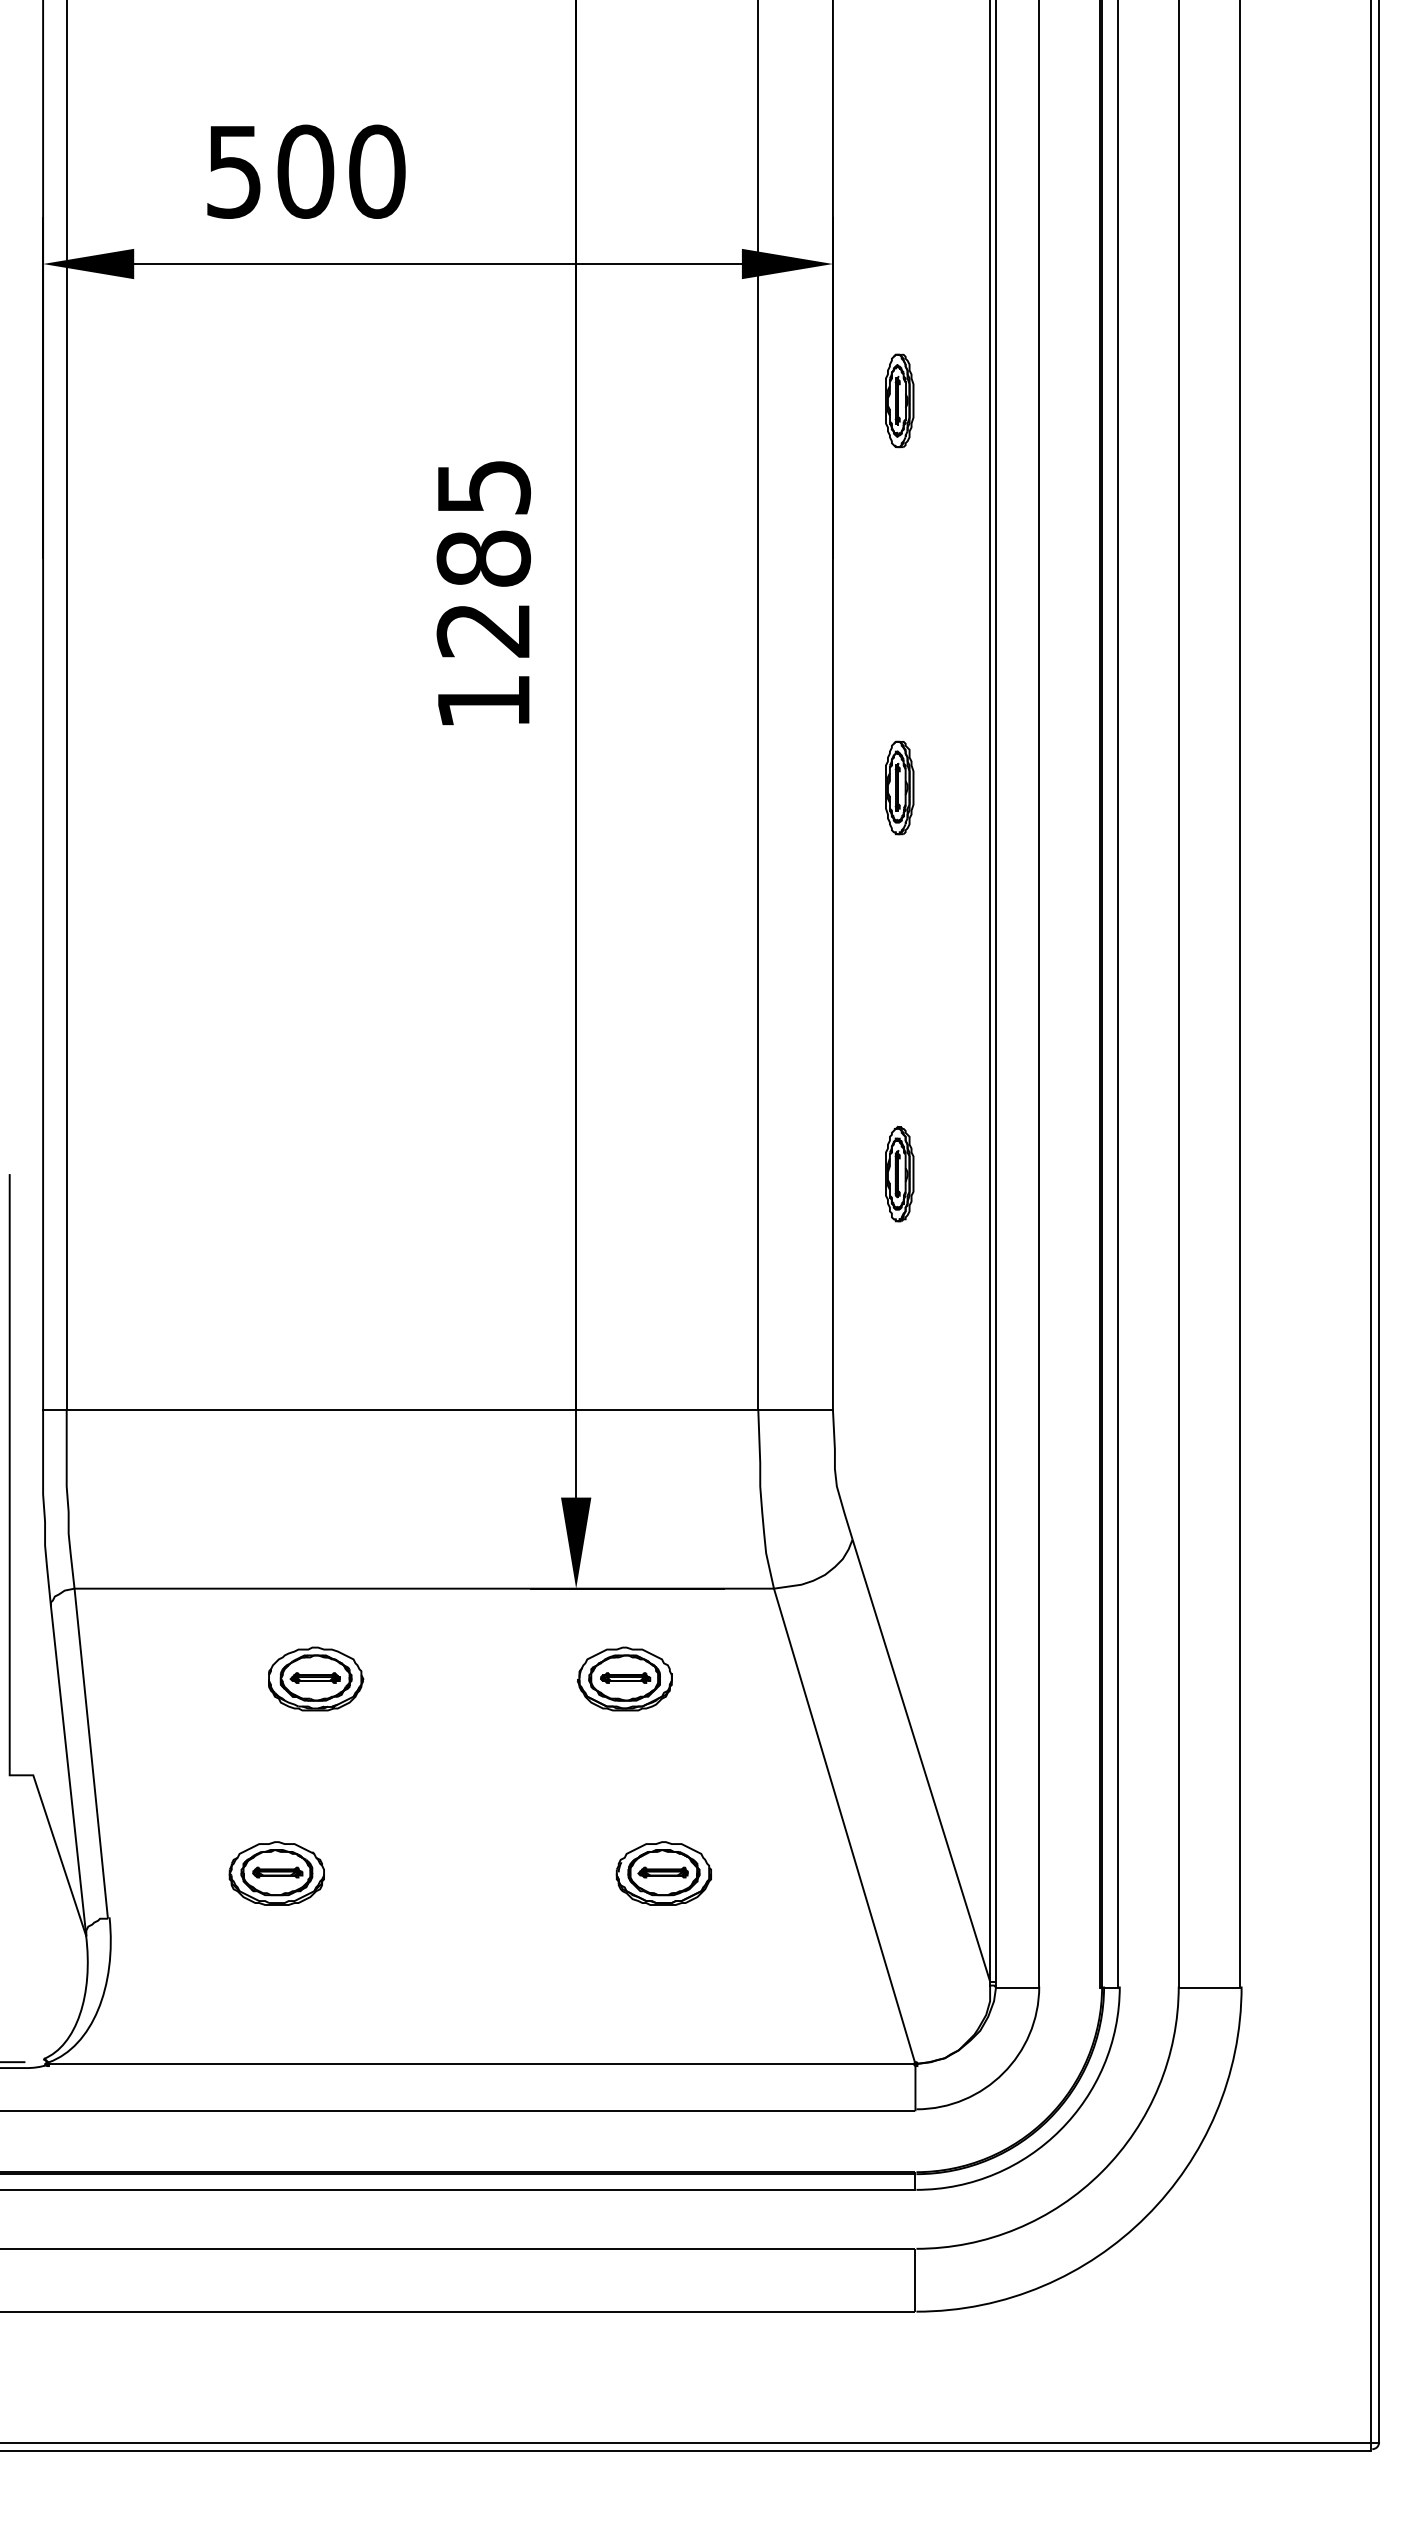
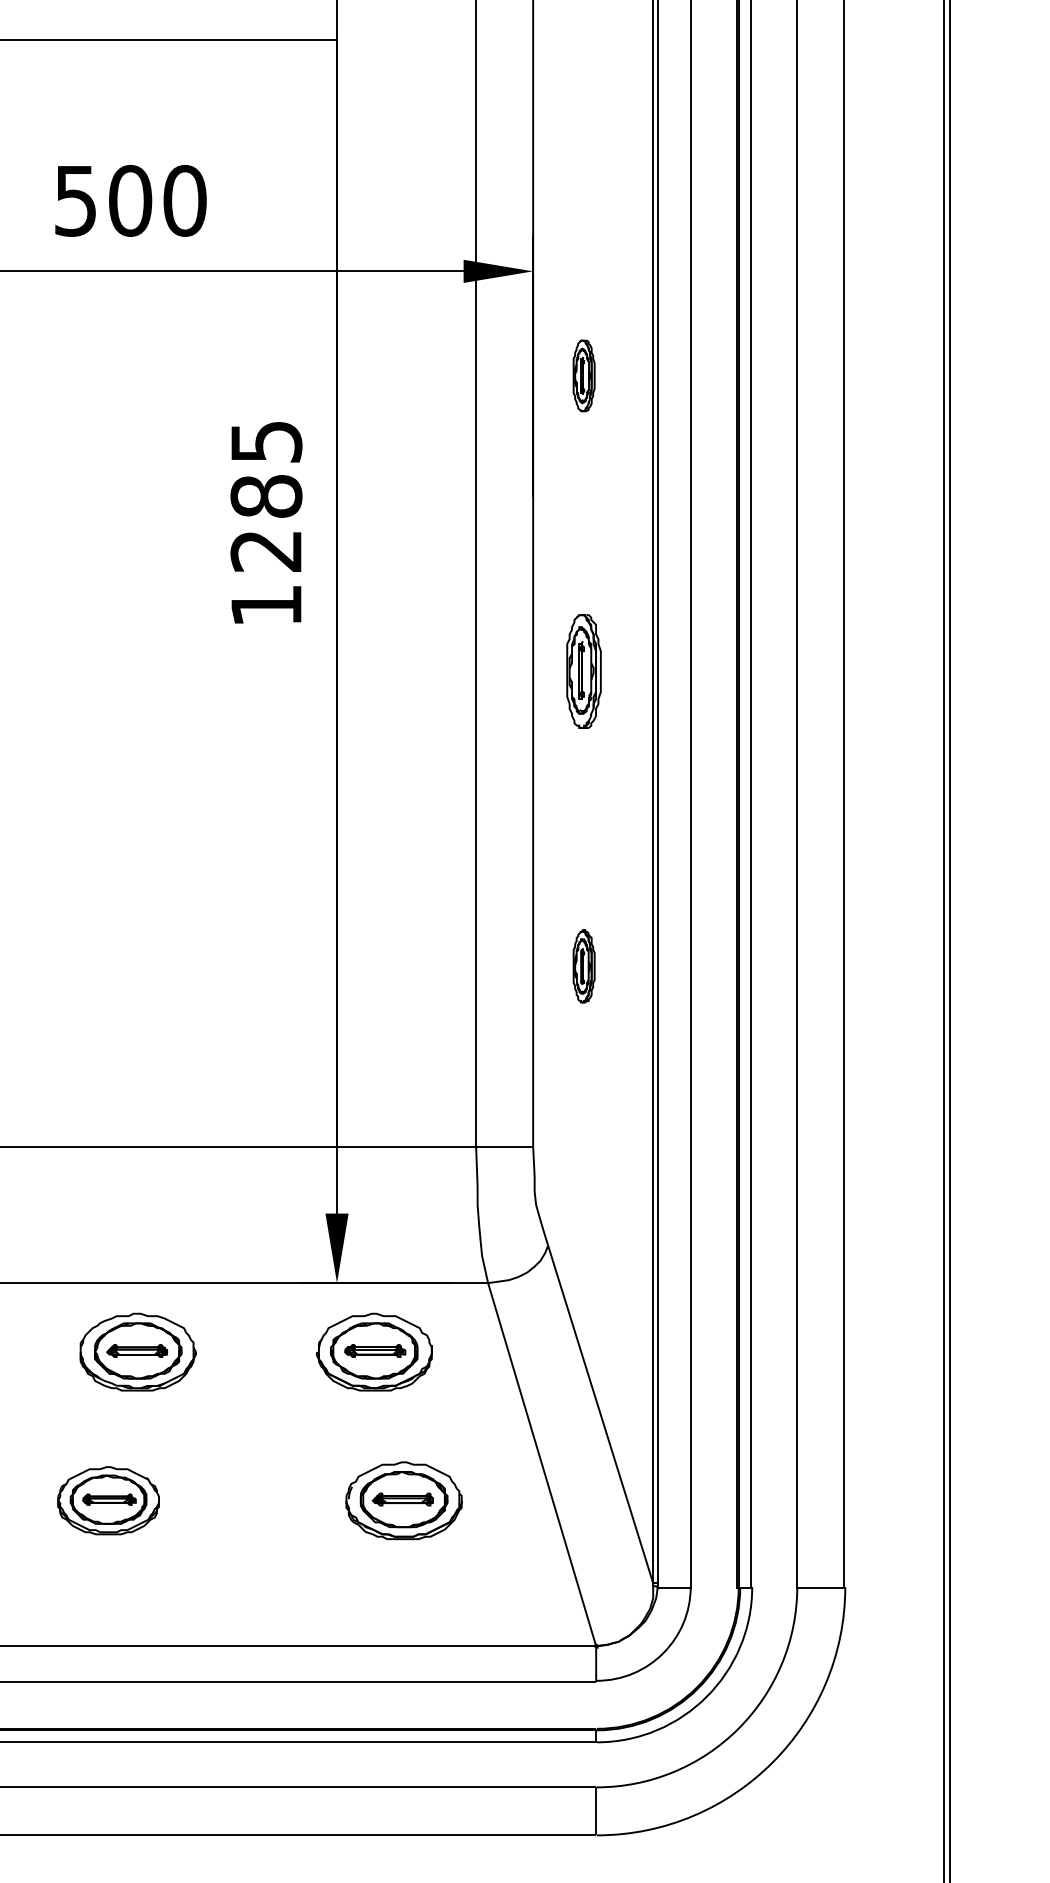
part: (899, 787) -> (583, 671), size x1.6
part: (316, 1678) -> (138, 1351), size x1.6
part: (624, 1678) -> (373, 1351), size x1.6
part: (276, 1873) -> (108, 1500), size x1.4
part: (663, 1873) -> (403, 1500), size x1.6

